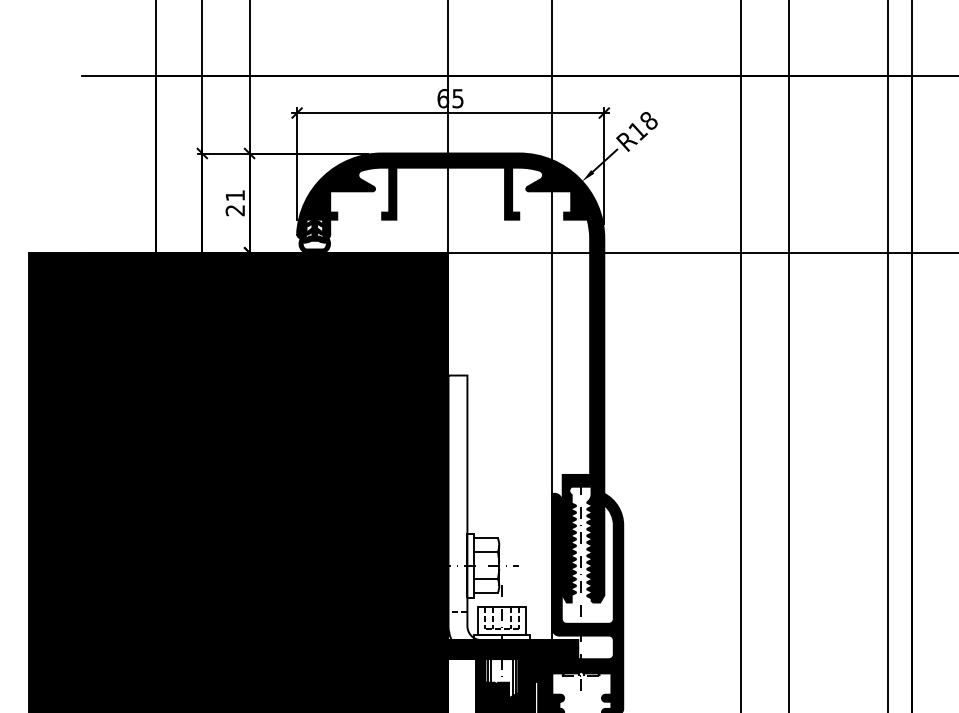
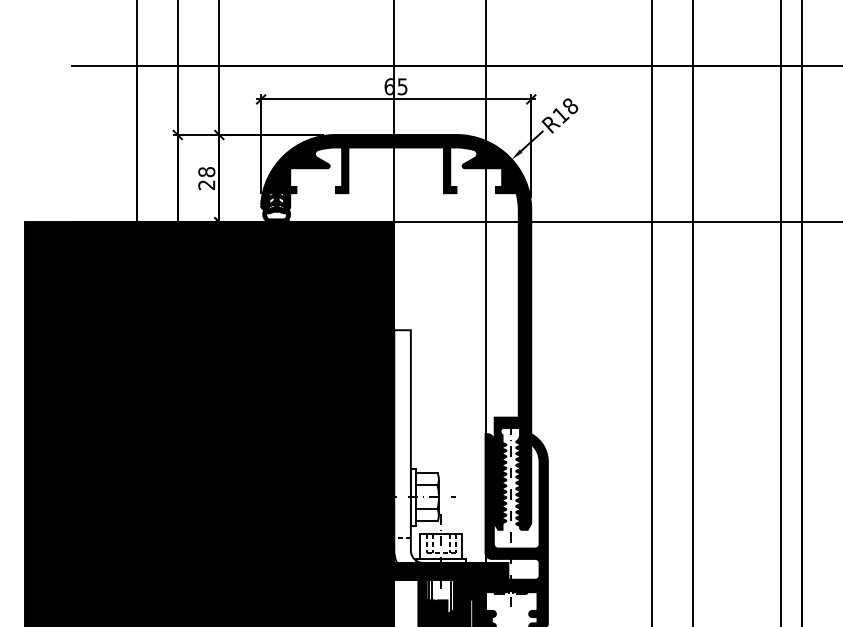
text: (235, 196) -> (206, 172), 21 -> 28

